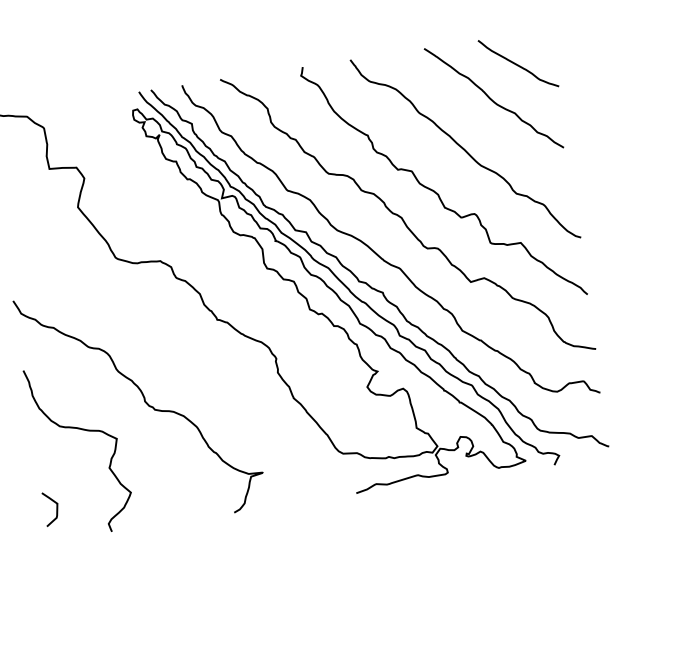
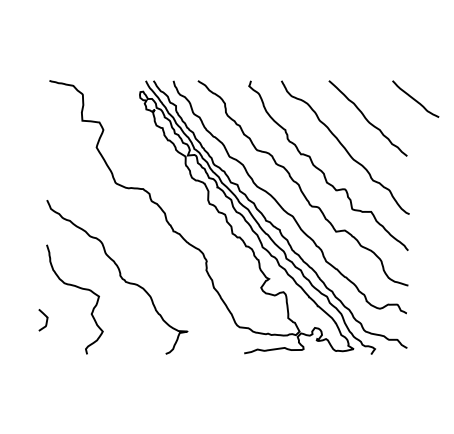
curve: (516, 62) -> (414, 98), moved
curve: (55, 511) -> (45, 322), moved

